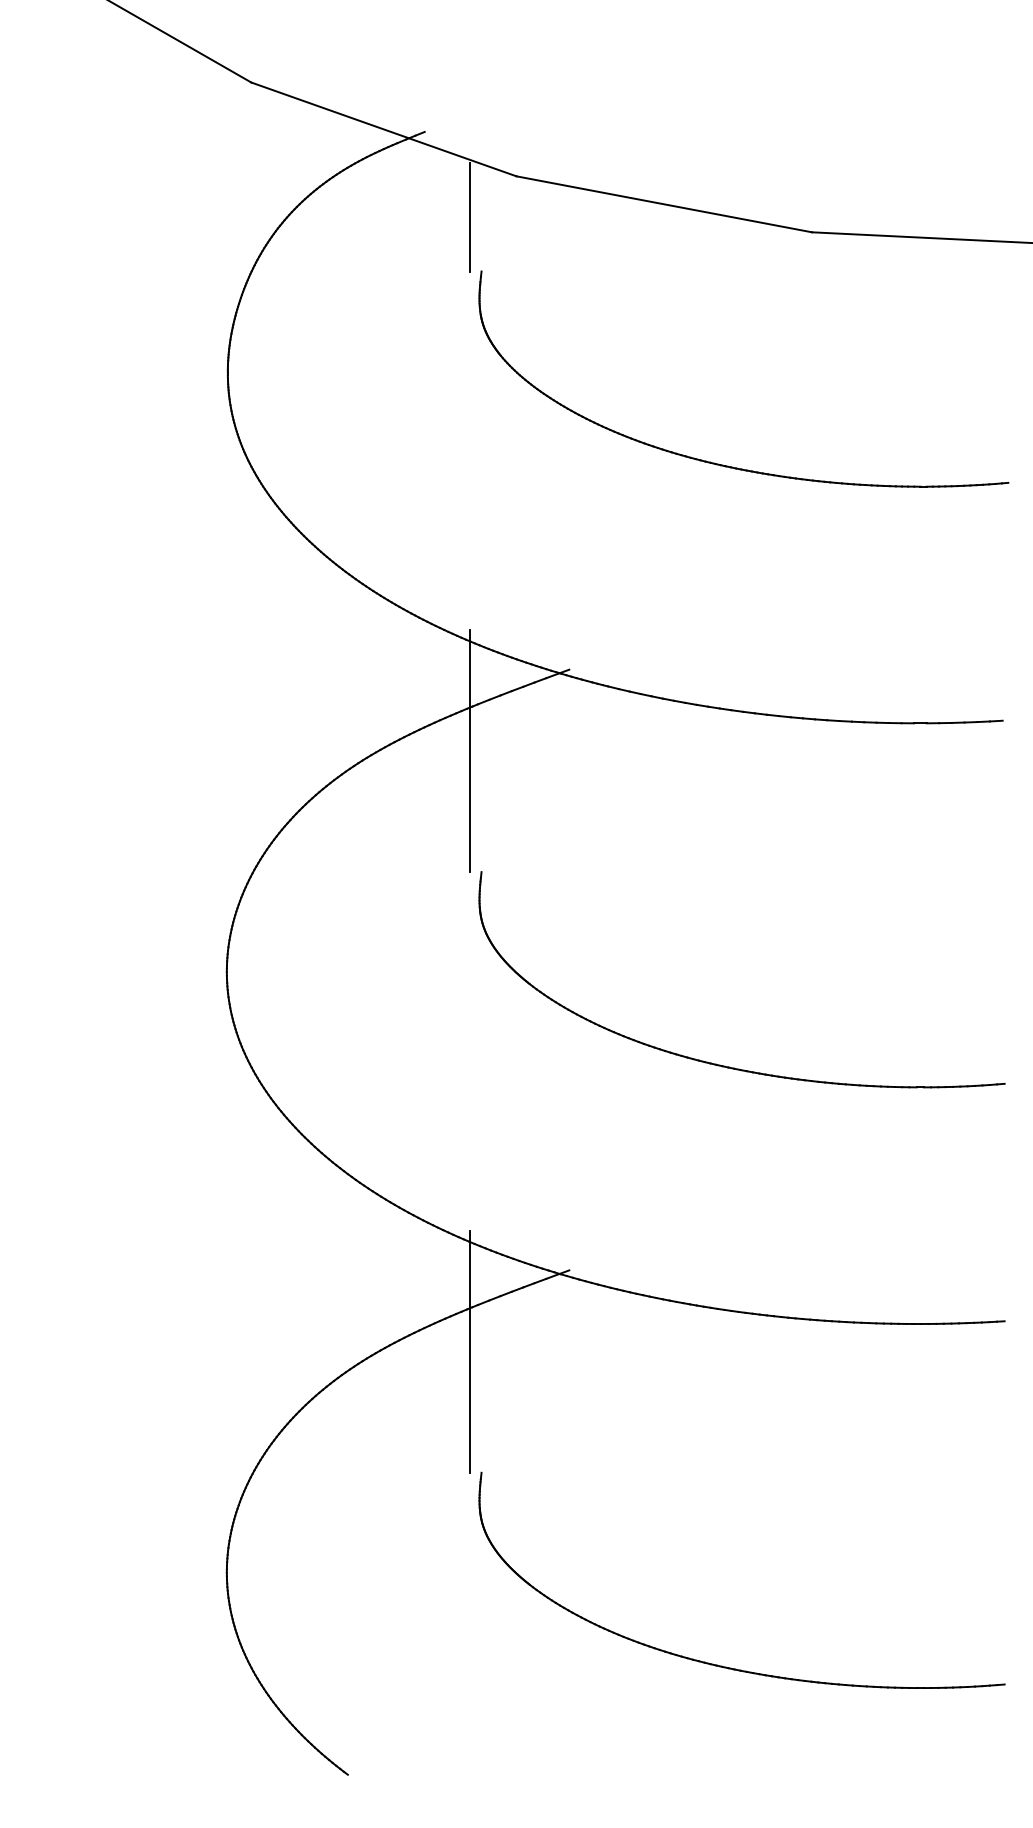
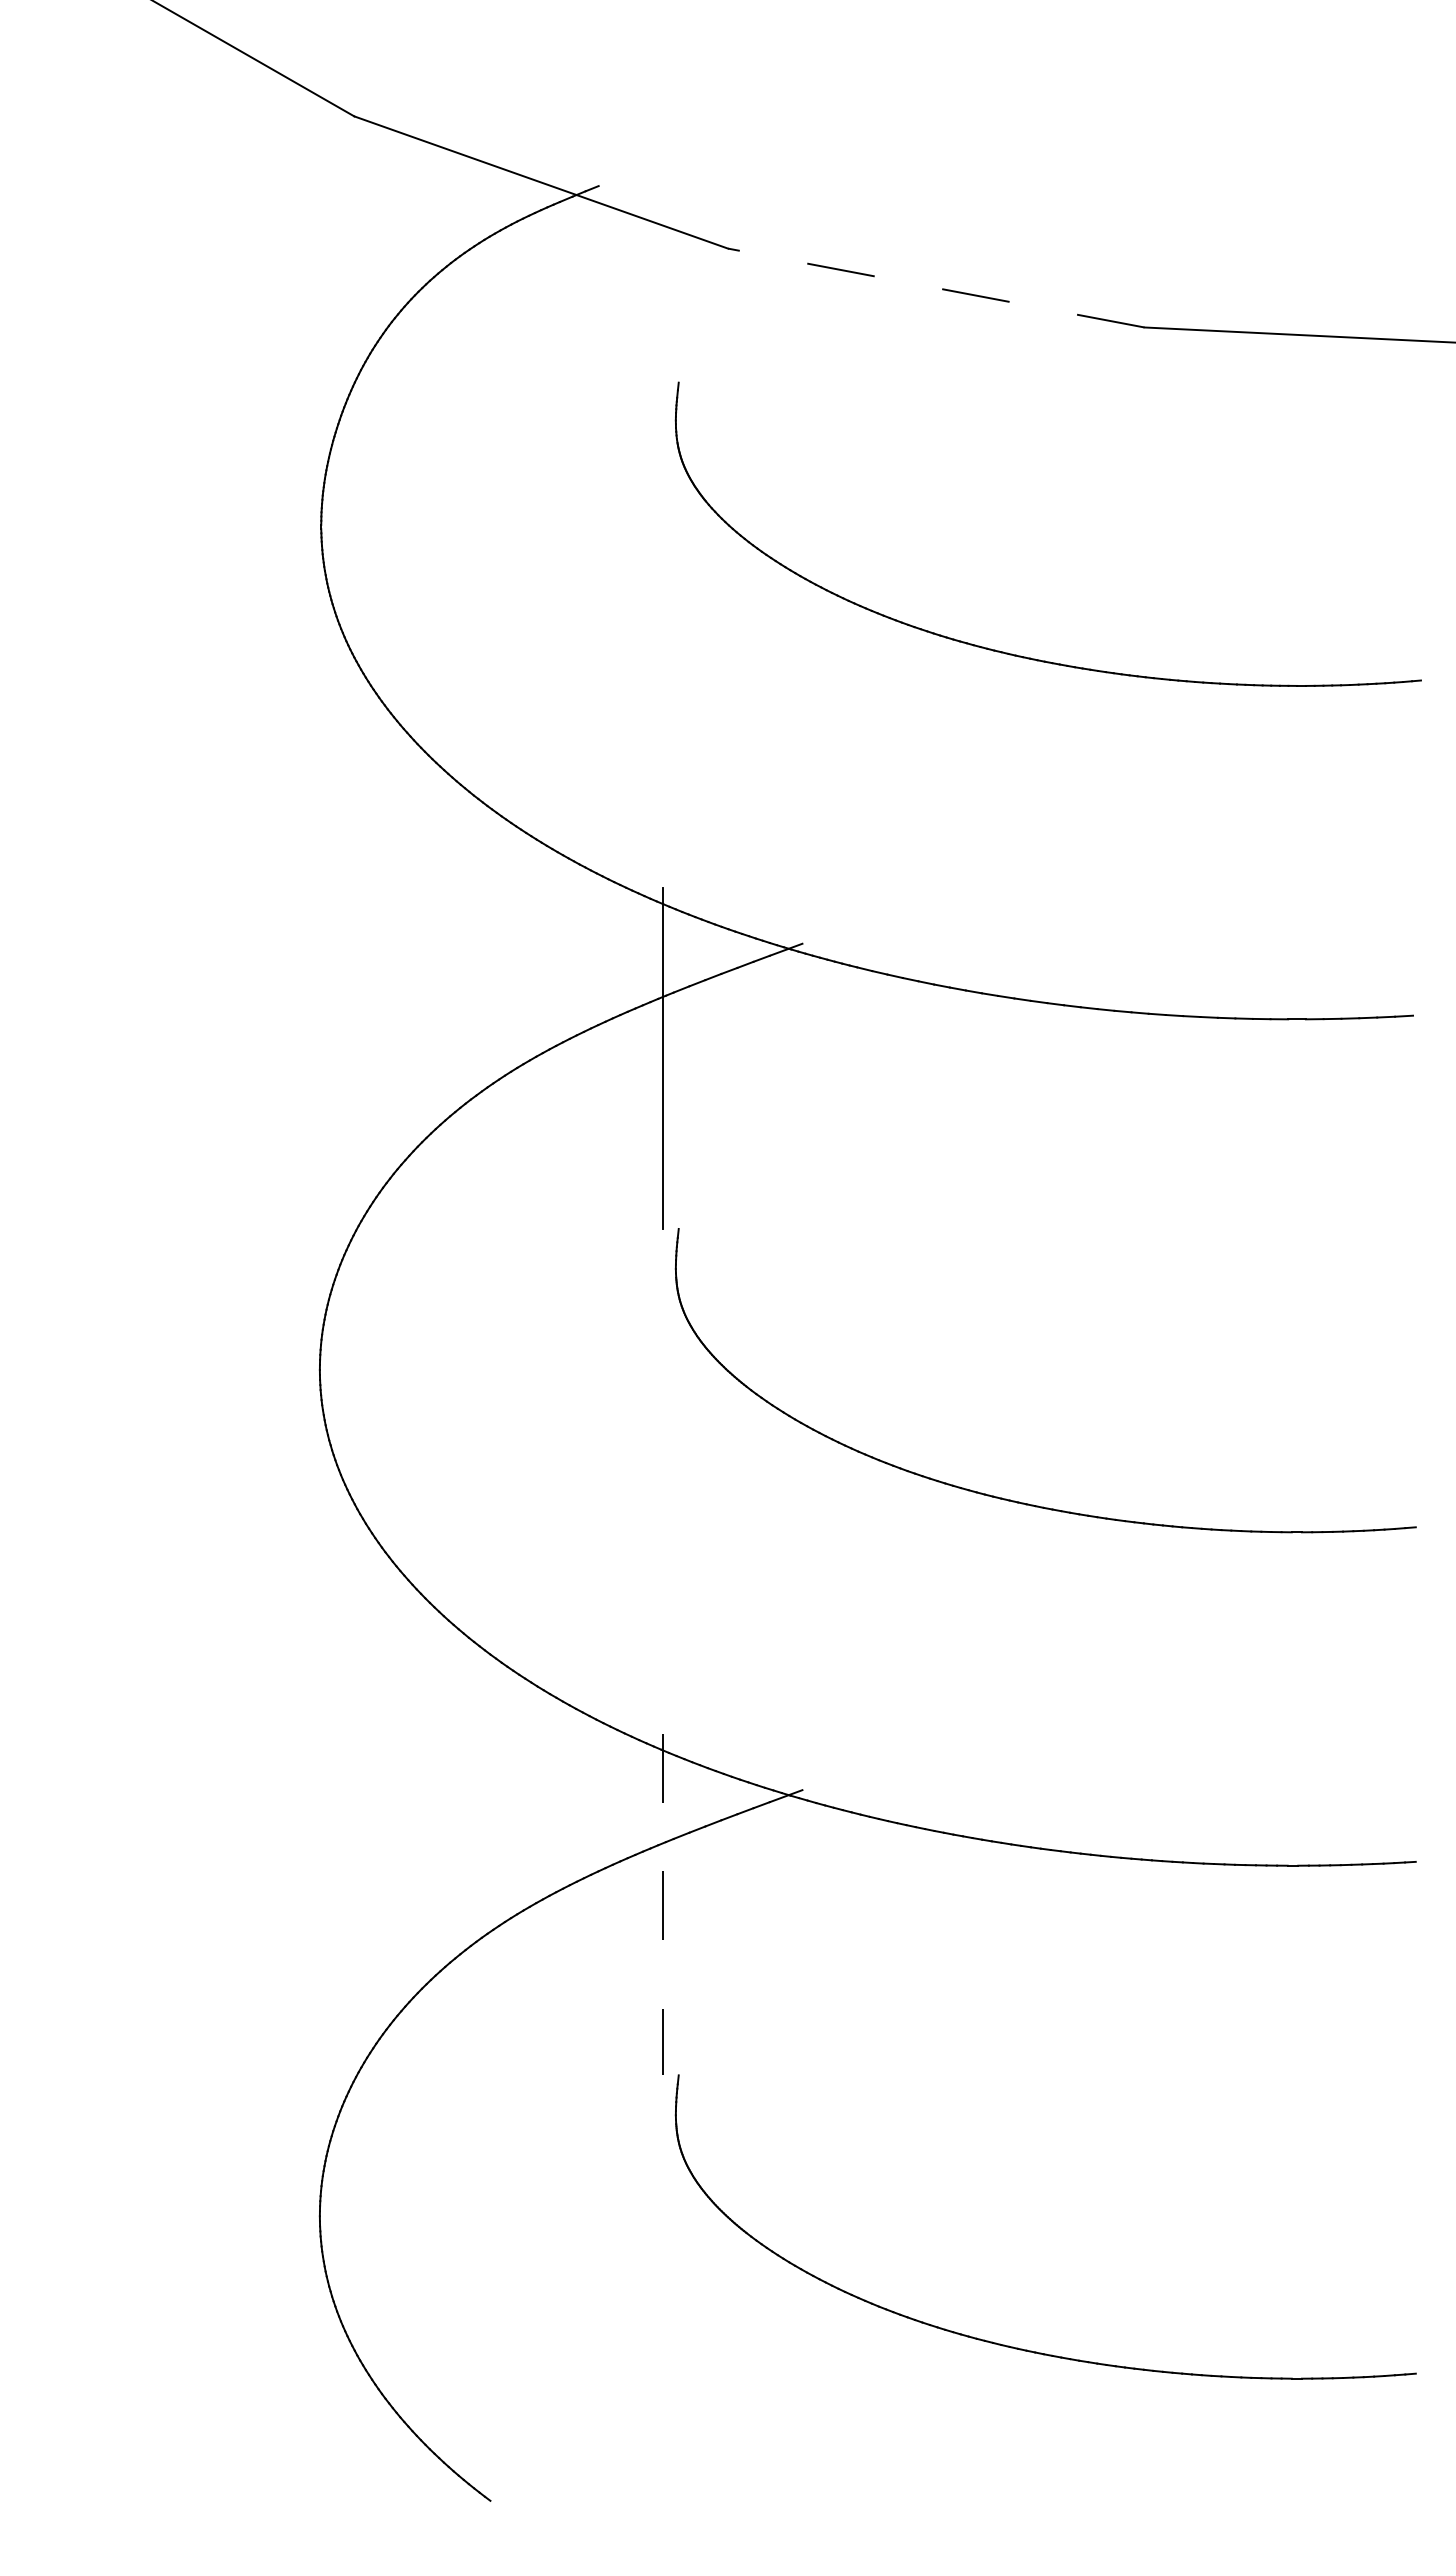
line: (664, 204) -> (936, 288), solid -> dashed
line: (470, 217) -> (662, 306), removed
line: (470, 1351) -> (662, 1904), solid -> dashed

